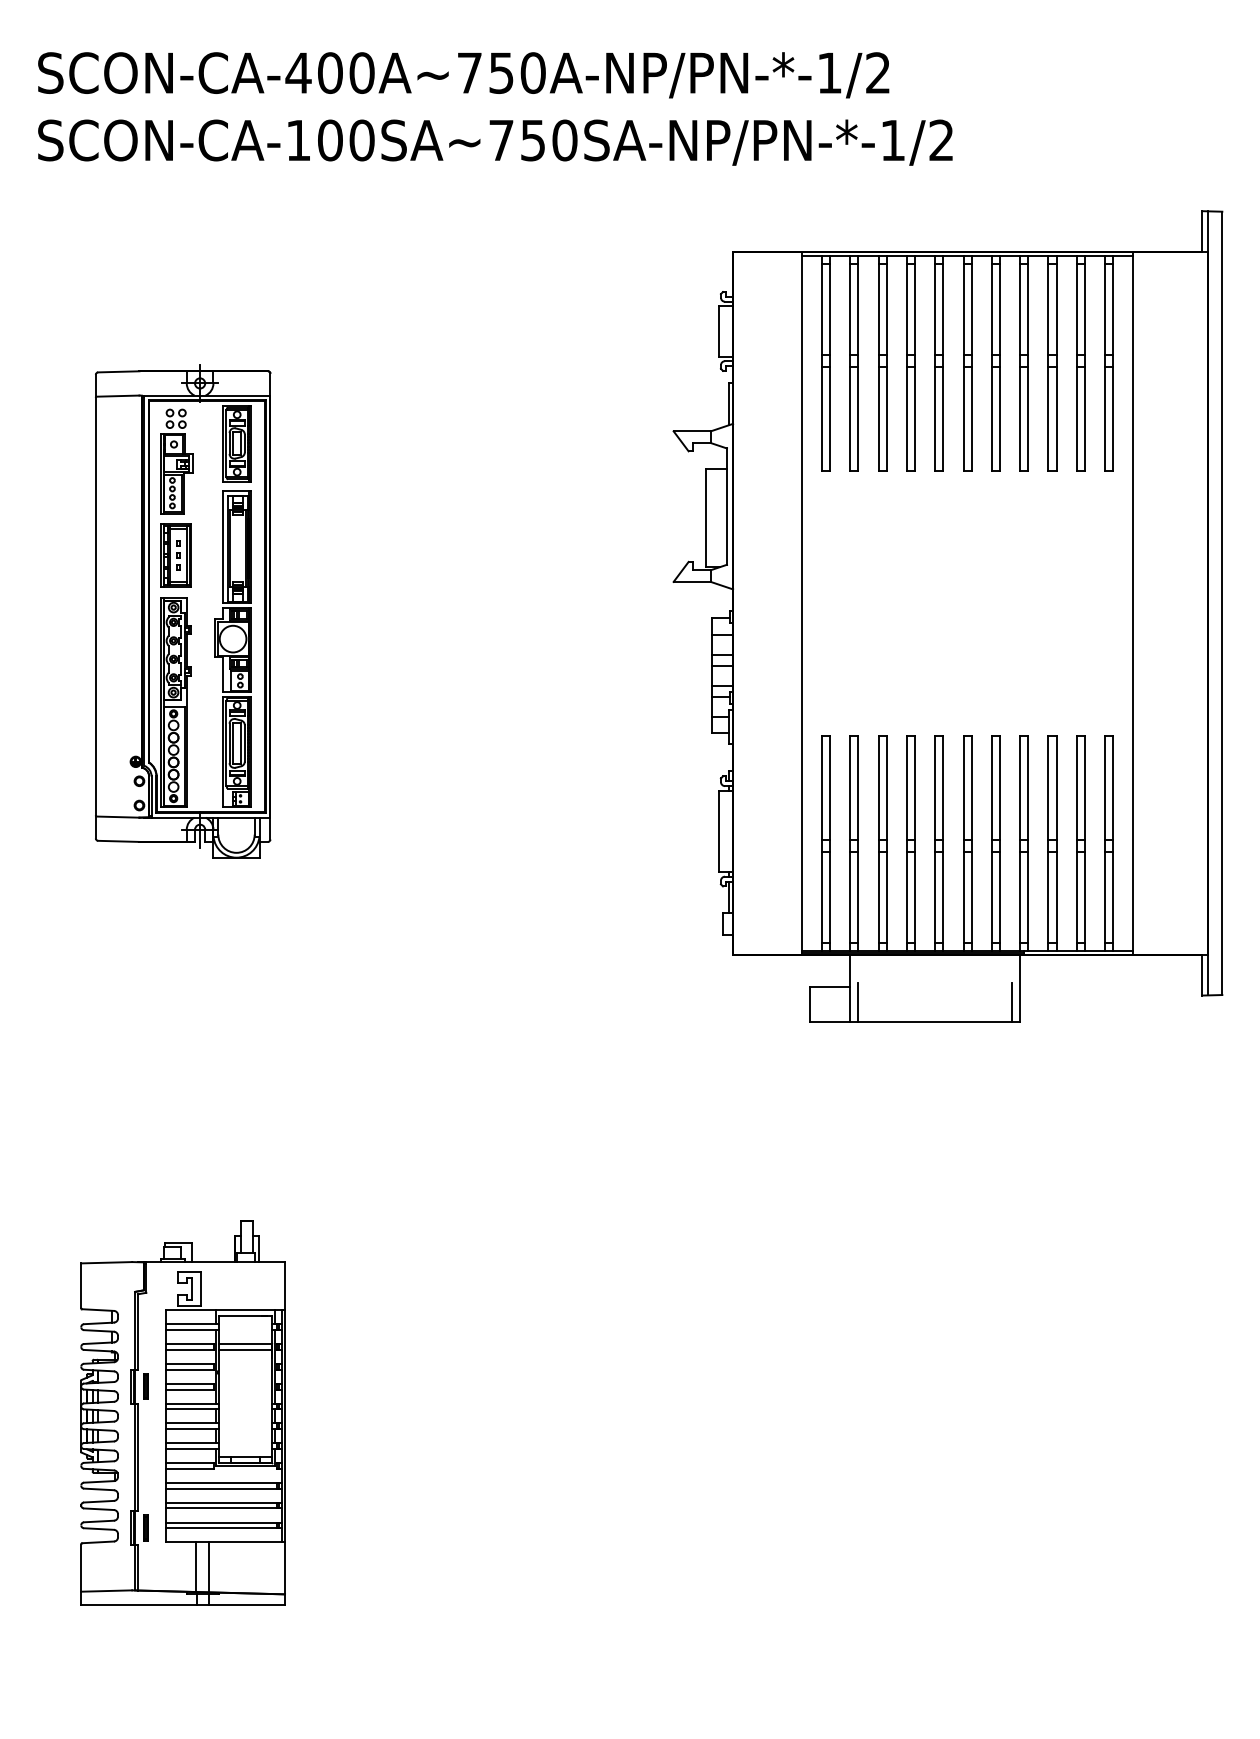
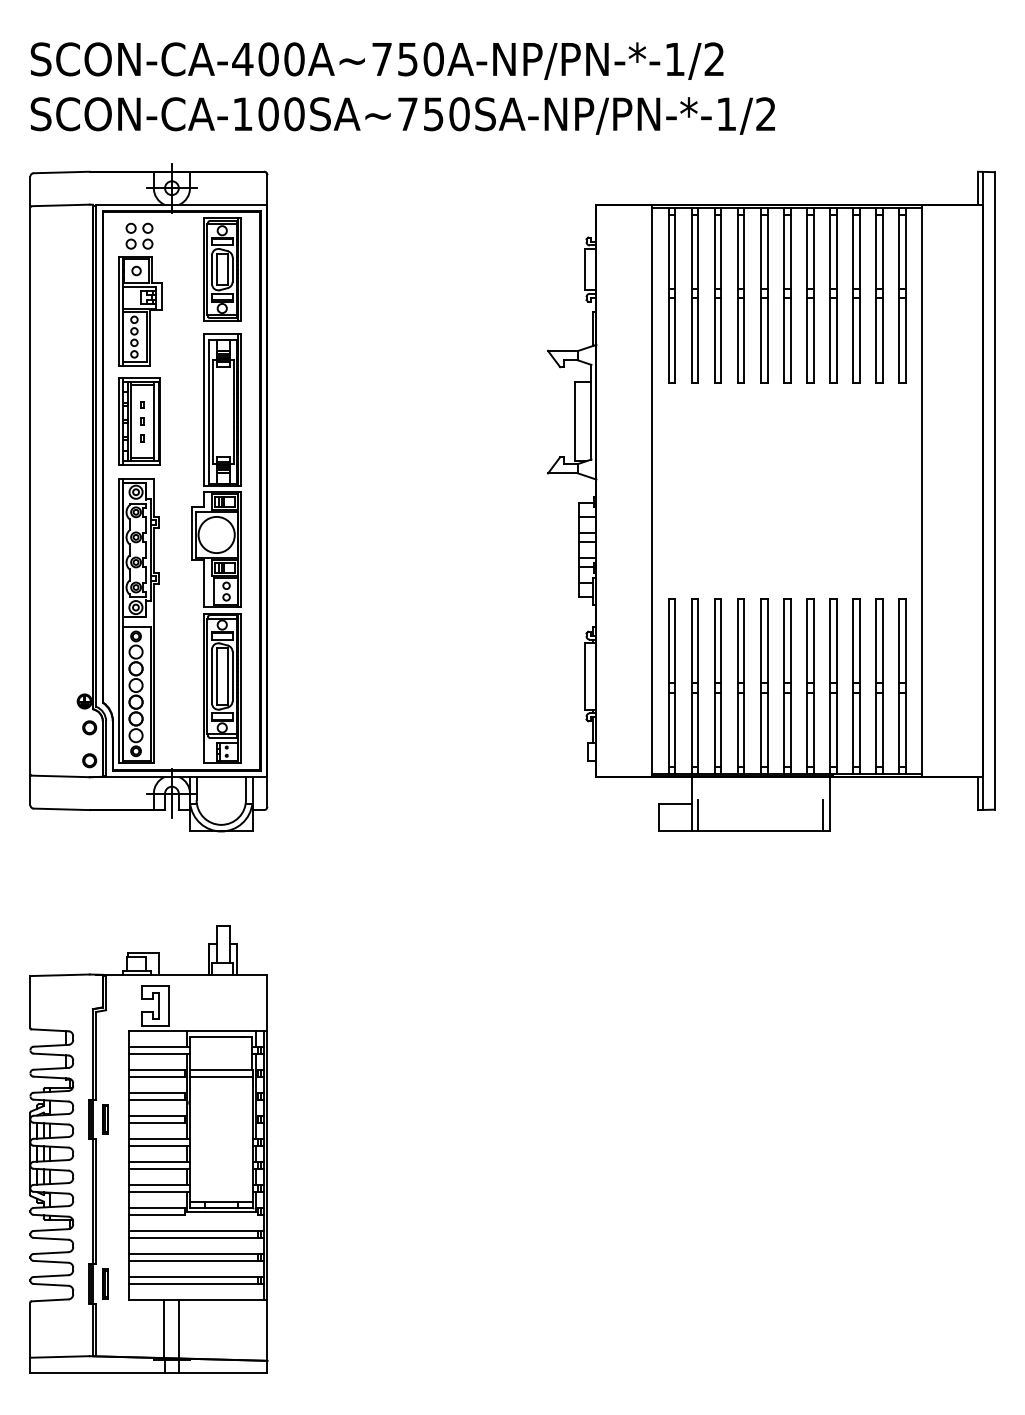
part: (182, 611) -> (148, 497), size x1.67
part: (182, 1412) -> (148, 1149), size x1.43

